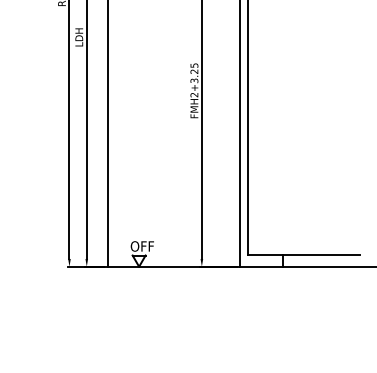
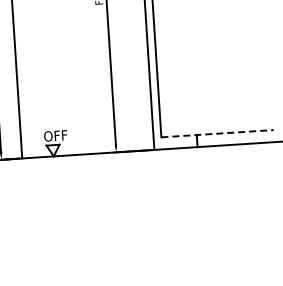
line: (304, 254) -> (218, 133), solid -> dashed

